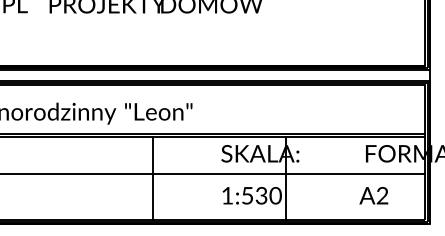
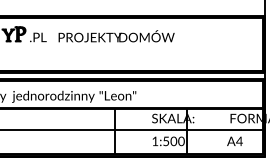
text: (382, 195) -> (239, 141), A2 -> A4
text: (260, 197) -> (173, 142), 1:530 -> 1:500

